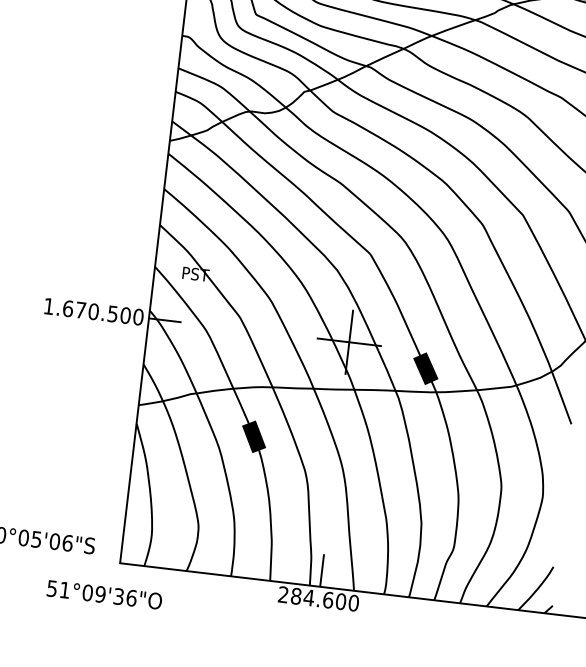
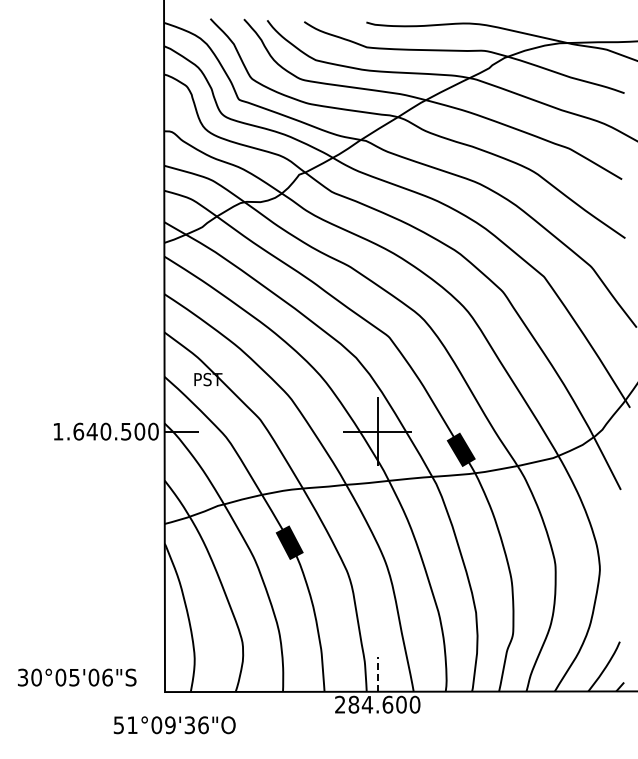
text: (80, 310) -> (91, 431), 1.670.500 -> 1.640.500
line: (321, 569) -> (377, 673), solid -> dashed
text: (104, 595) -> (174, 725), moved

